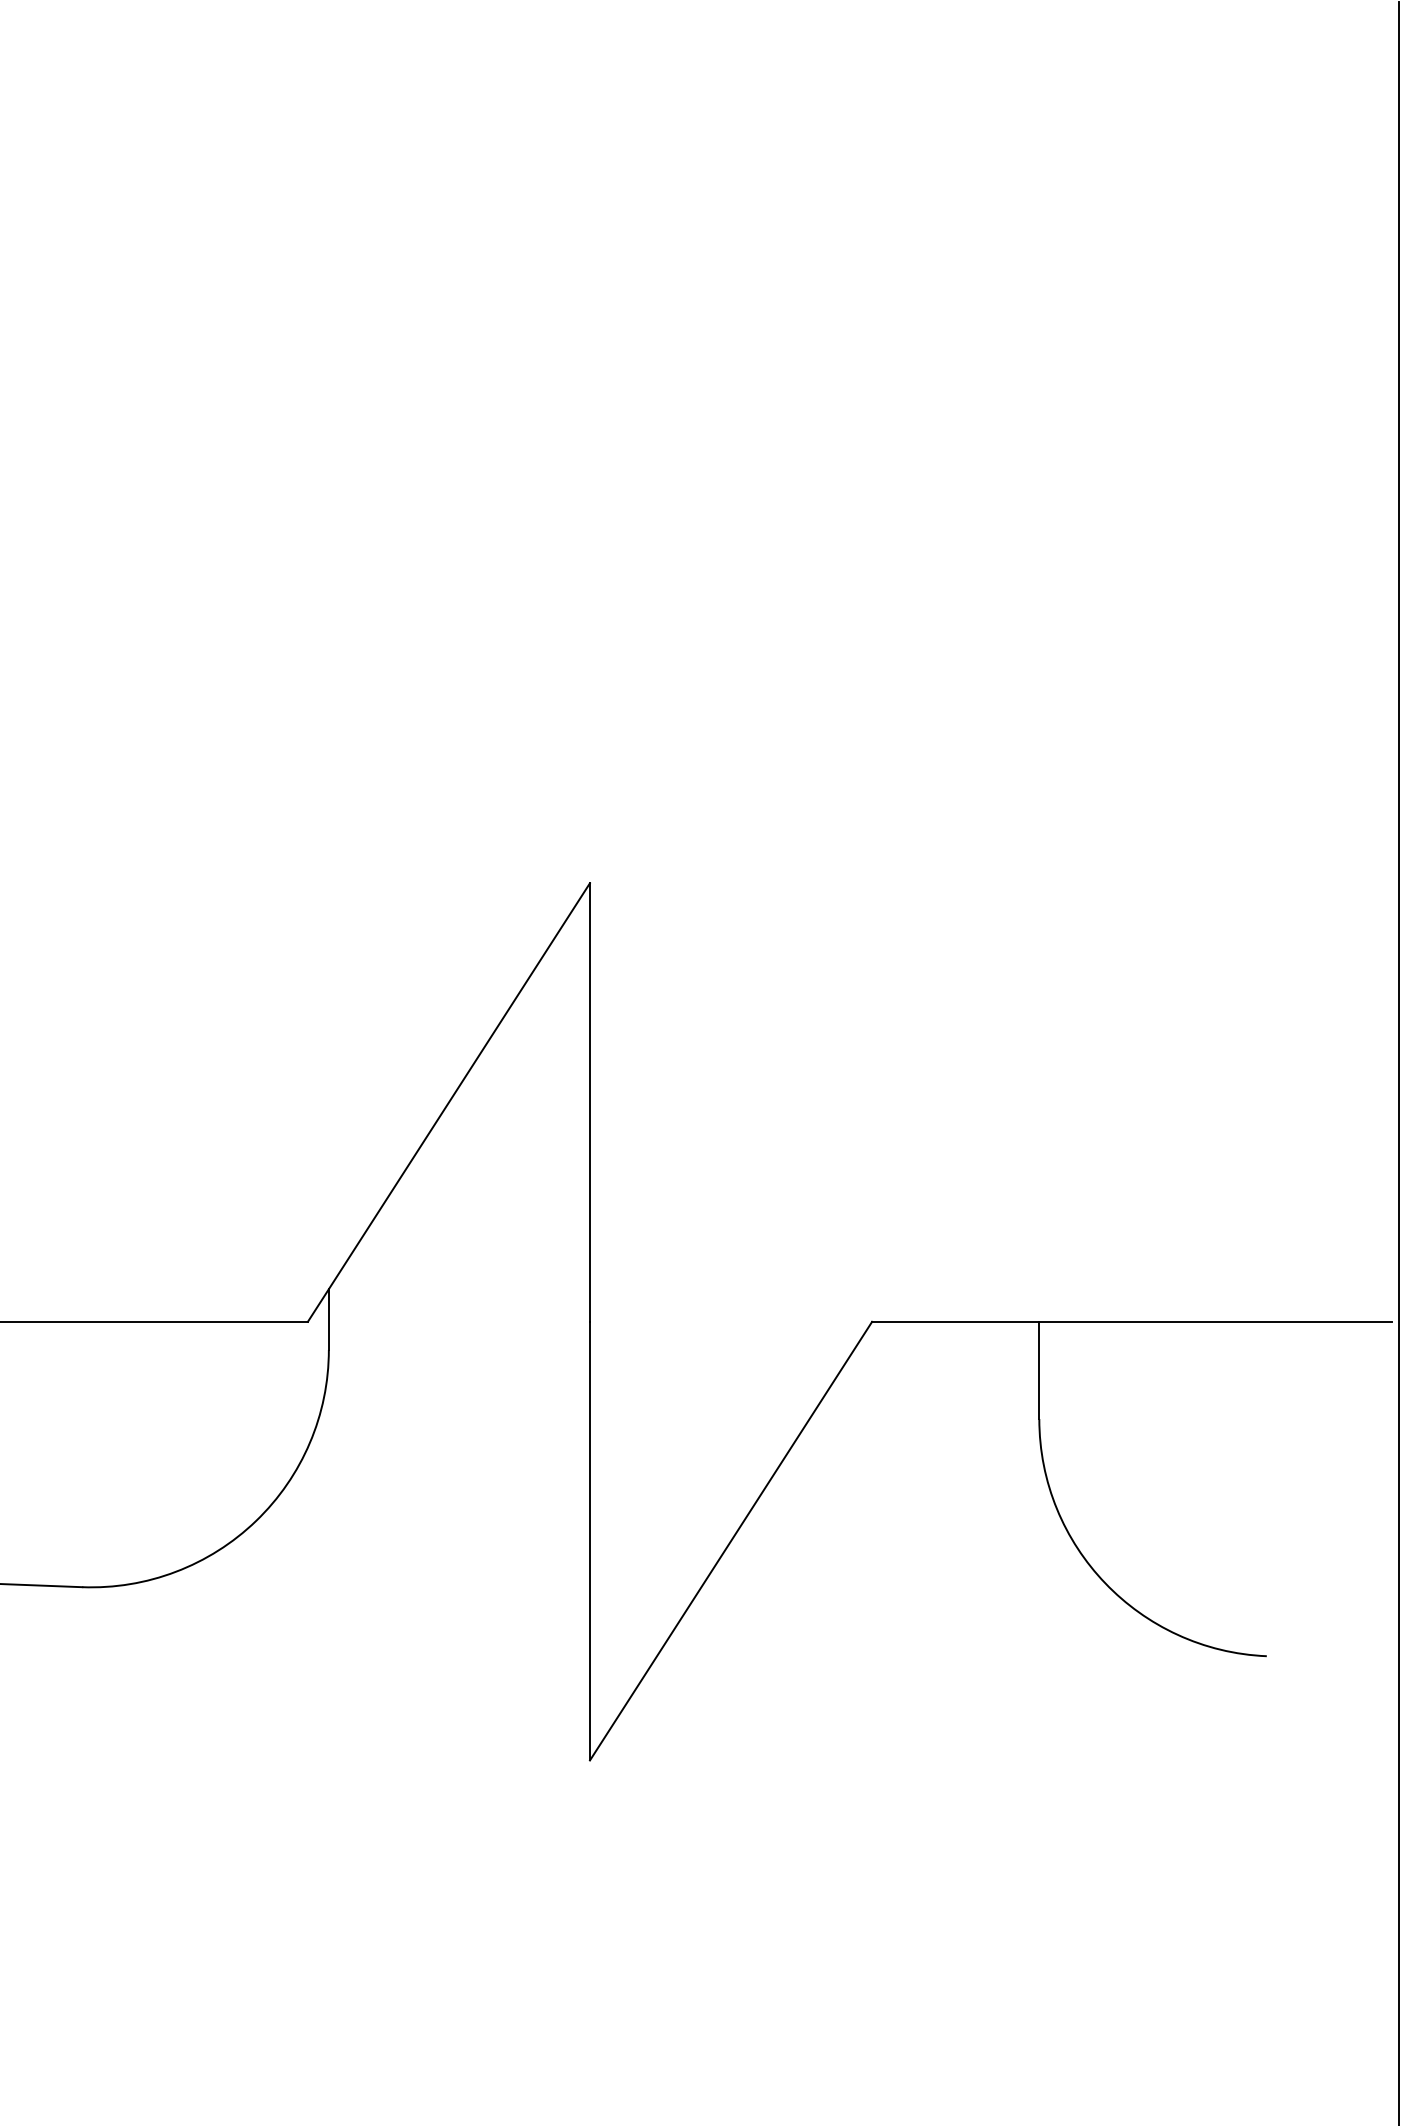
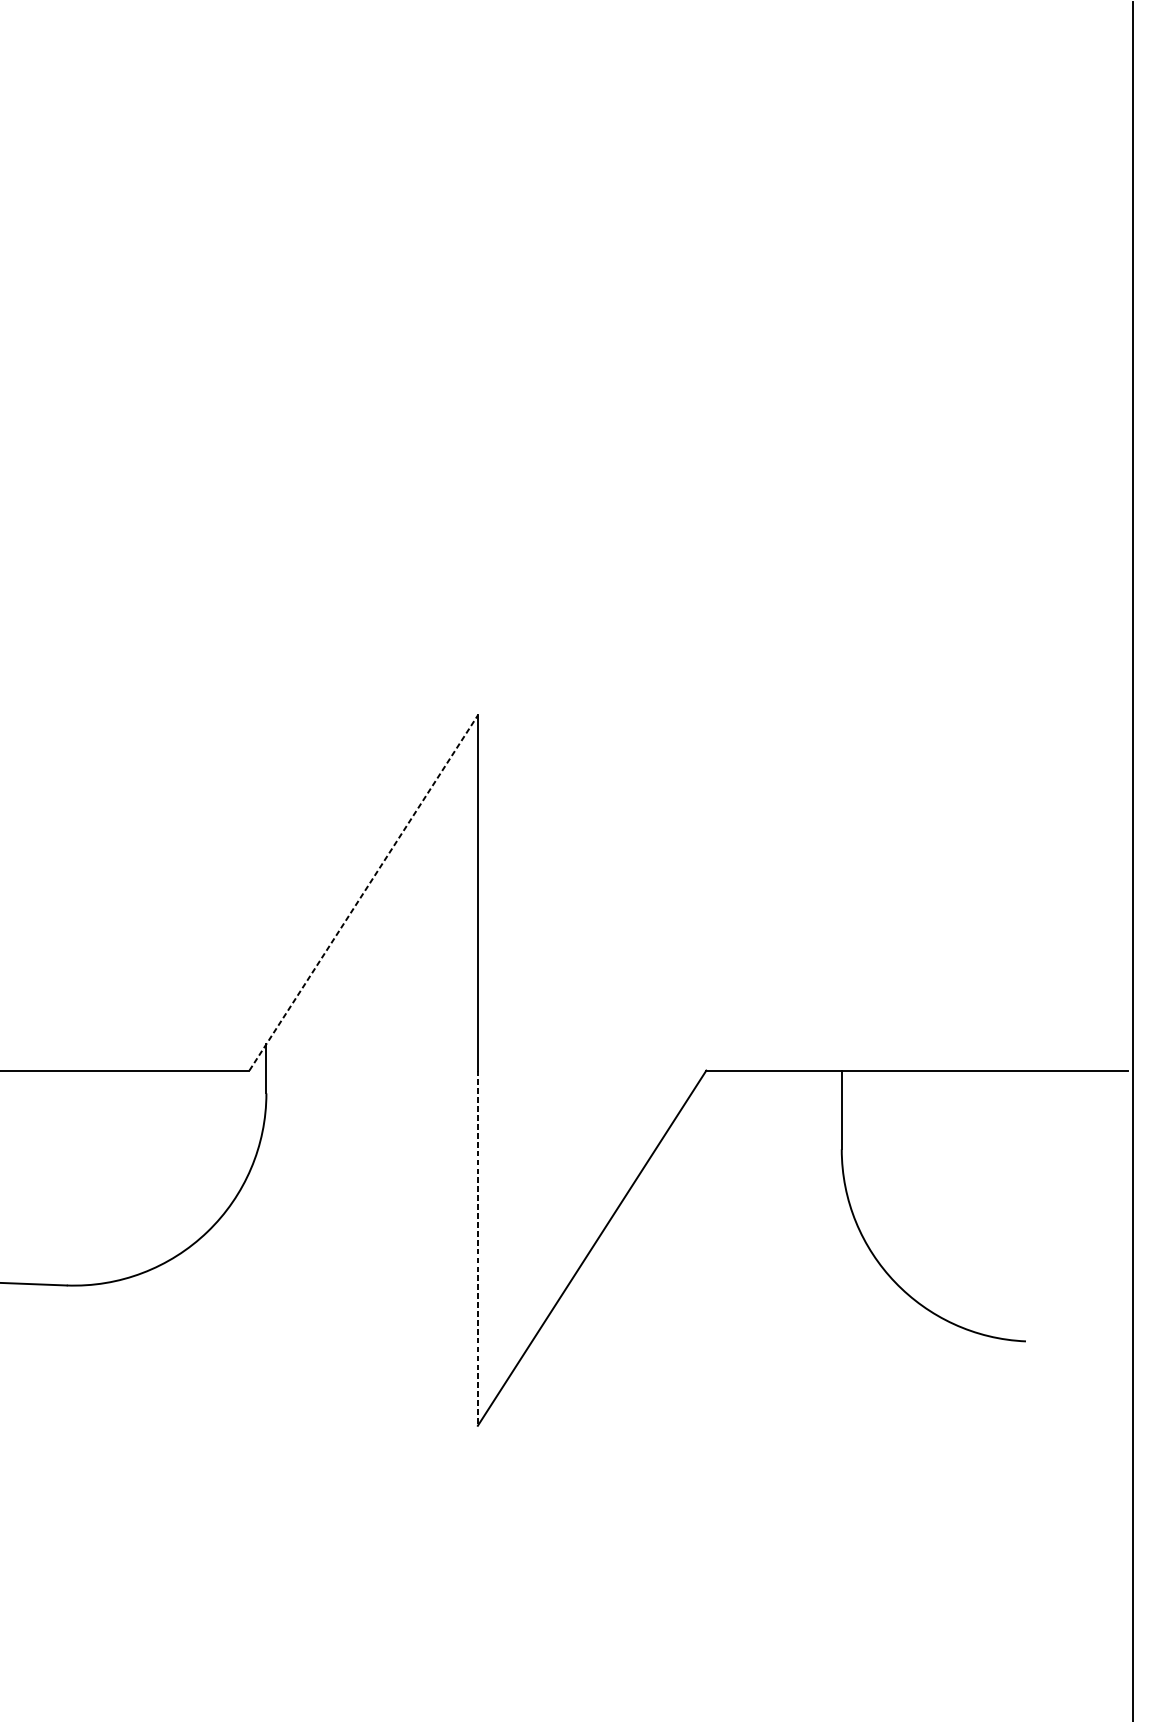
line: (448, 1102) -> (363, 892), solid -> dashed
line: (589, 1541) -> (477, 1248), solid -> dashed

